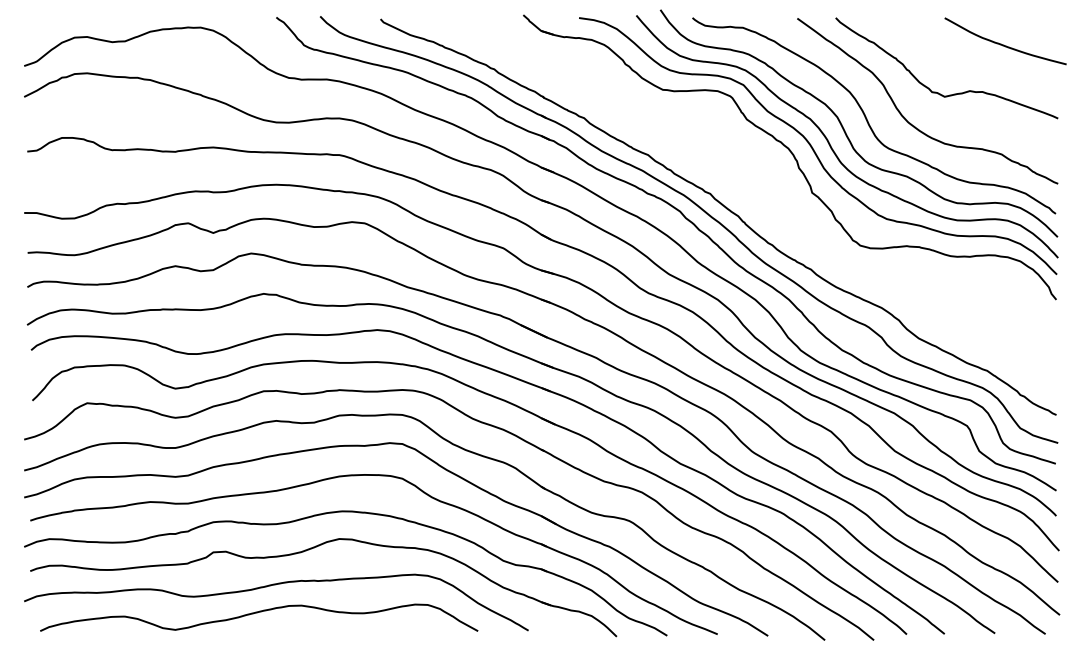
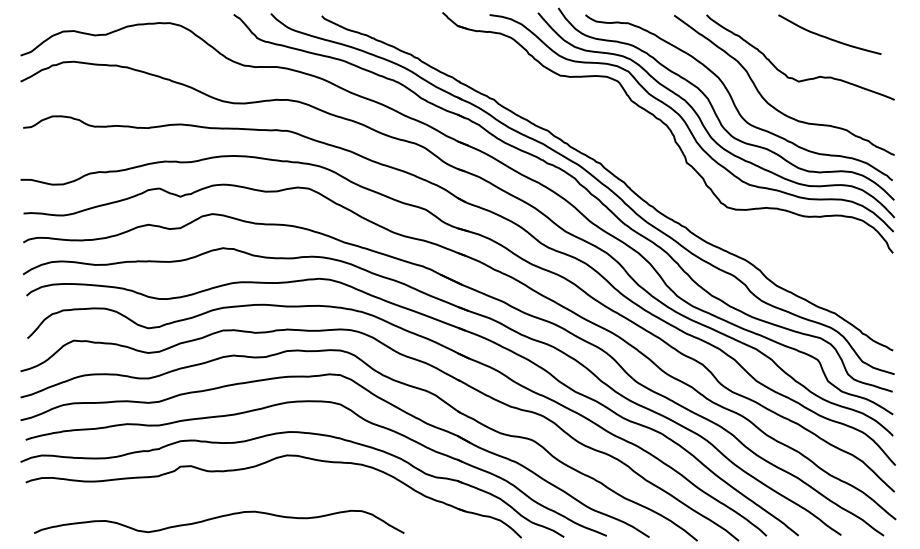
curve: (1003, 44) -> (828, 37), moved
curve: (275, 585) -> (233, 494), removed

